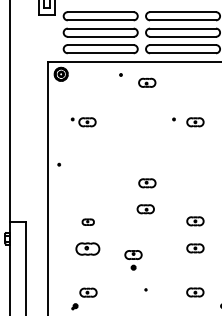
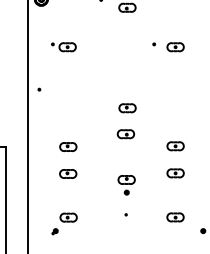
part: (88, 222) -> (68, 147), size x1.43
part: (88, 248) -> (68, 173), size x0.71
part: (133, 260) -> (126, 185), moved

